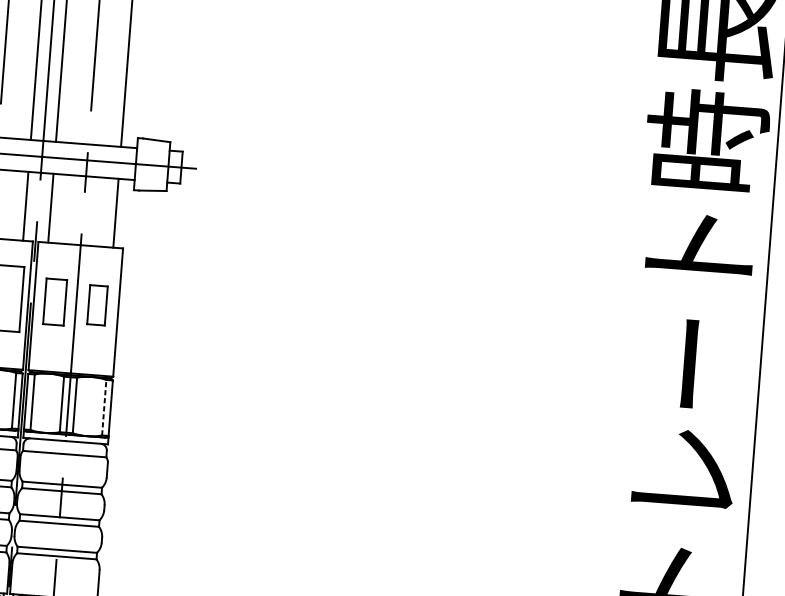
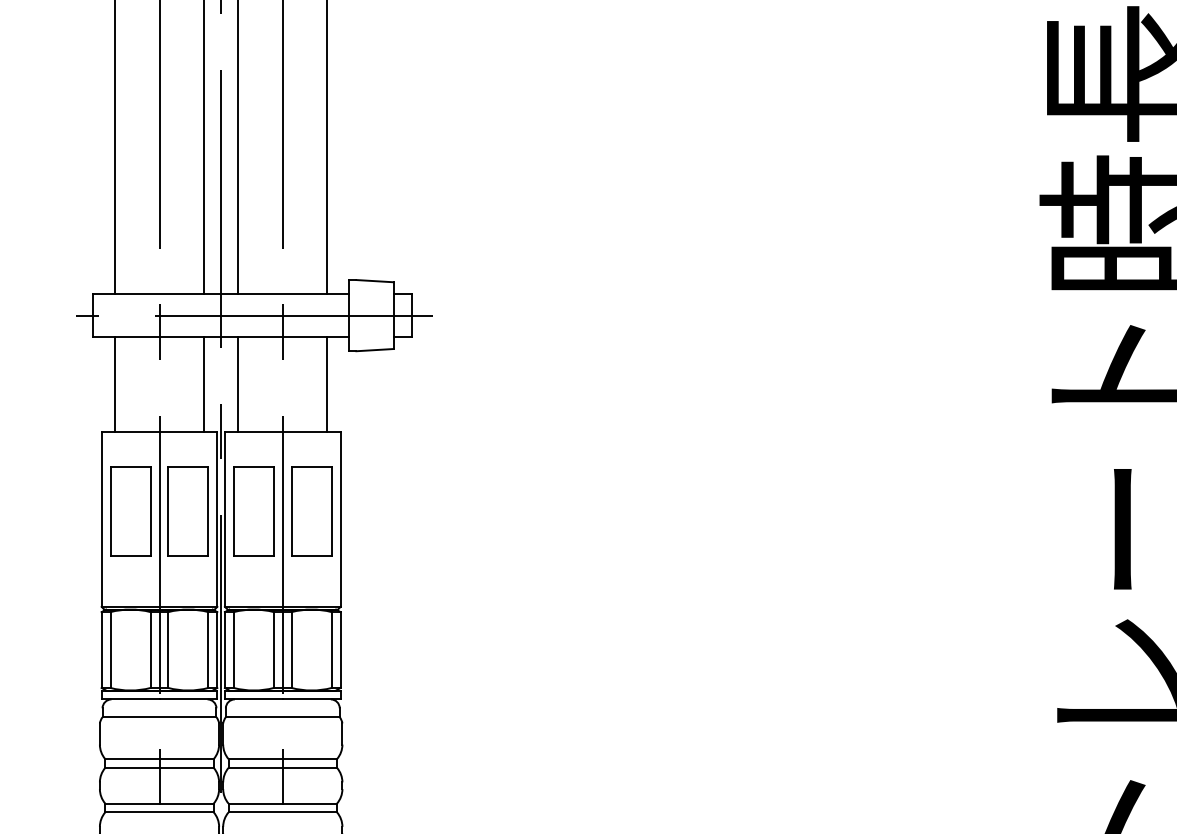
part: (54, 301) -> (253, 511), size x1.43
part: (97, 305) -> (311, 511), size x1.67
line: (104, 408) -> (331, 650), dashed -> solid

